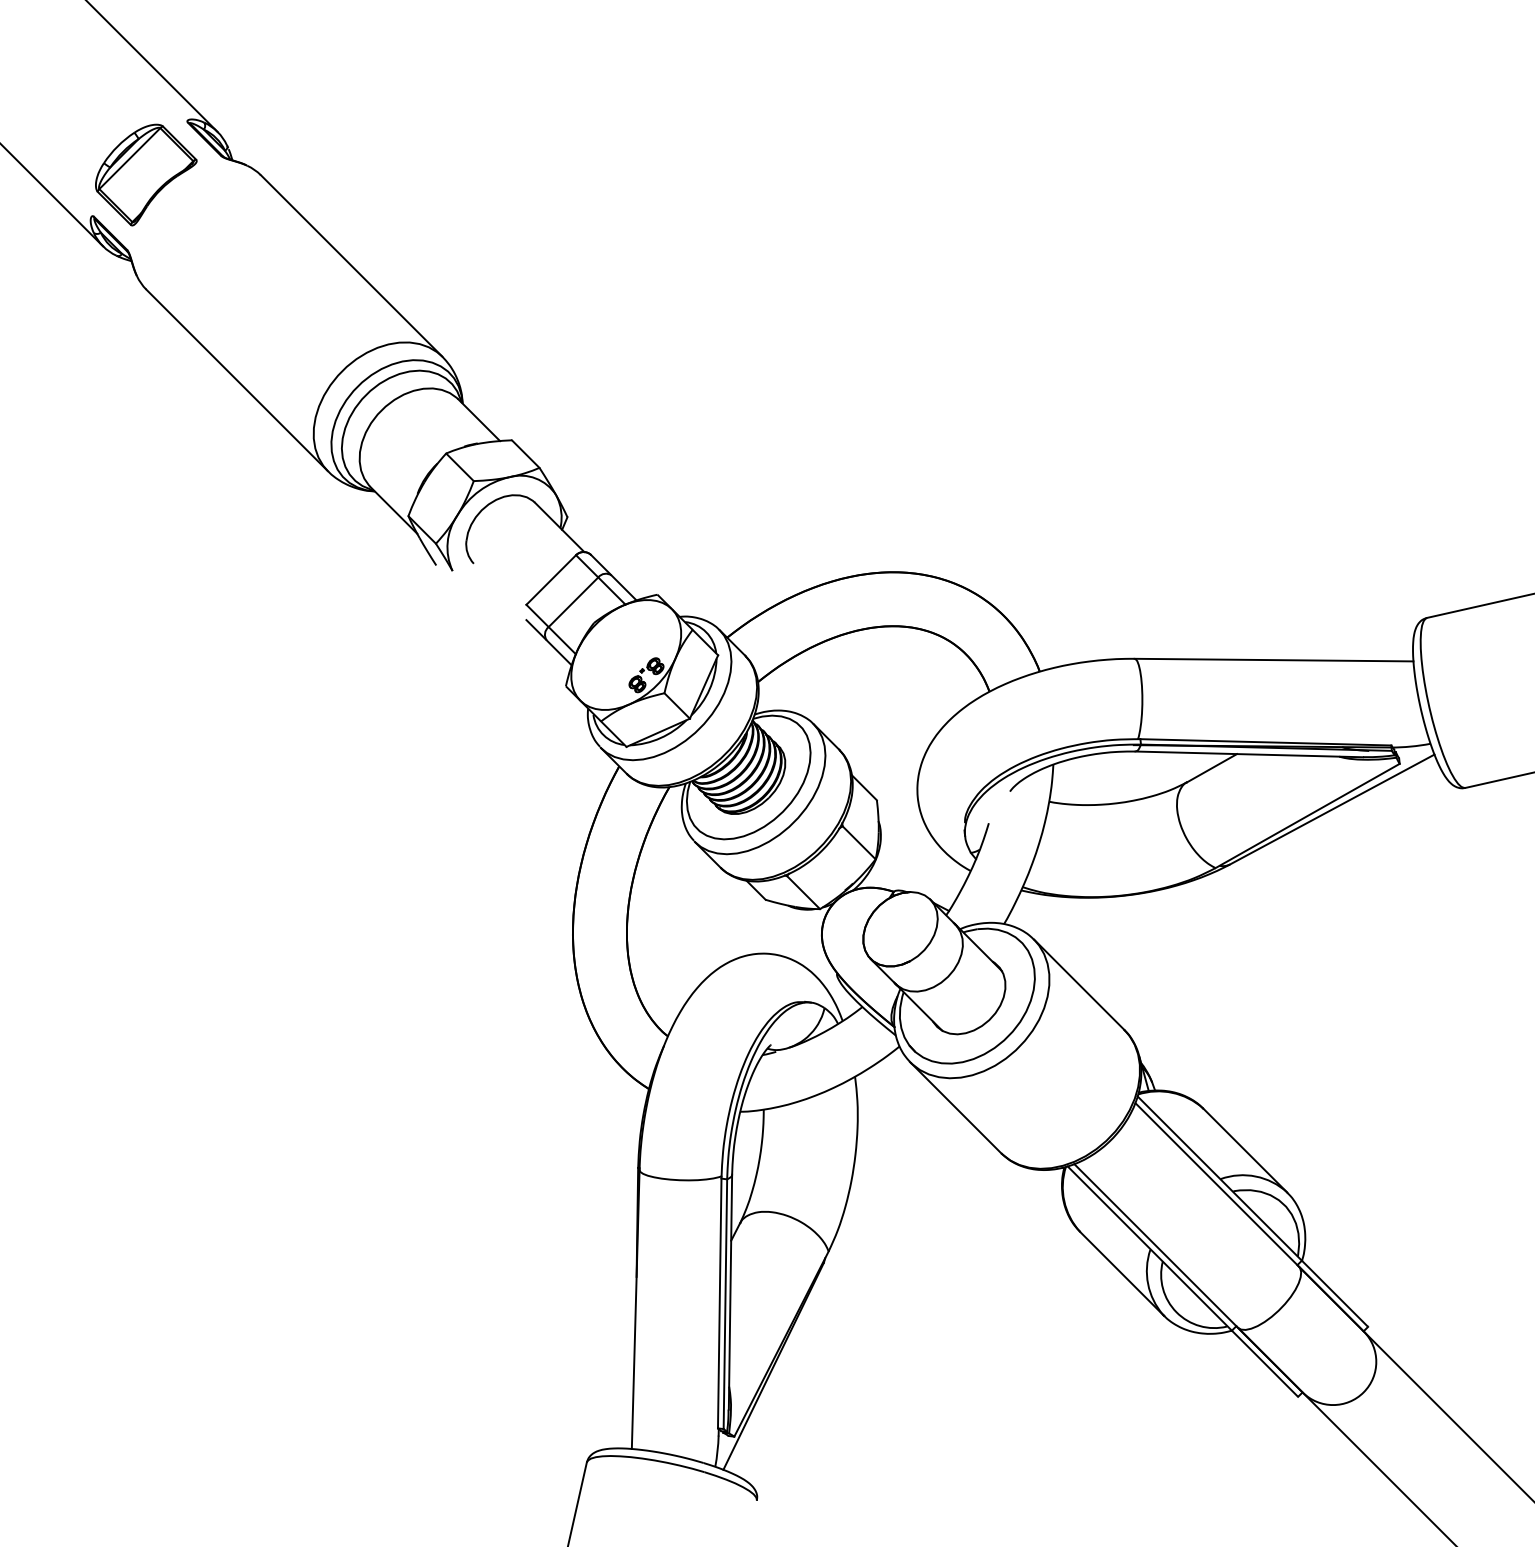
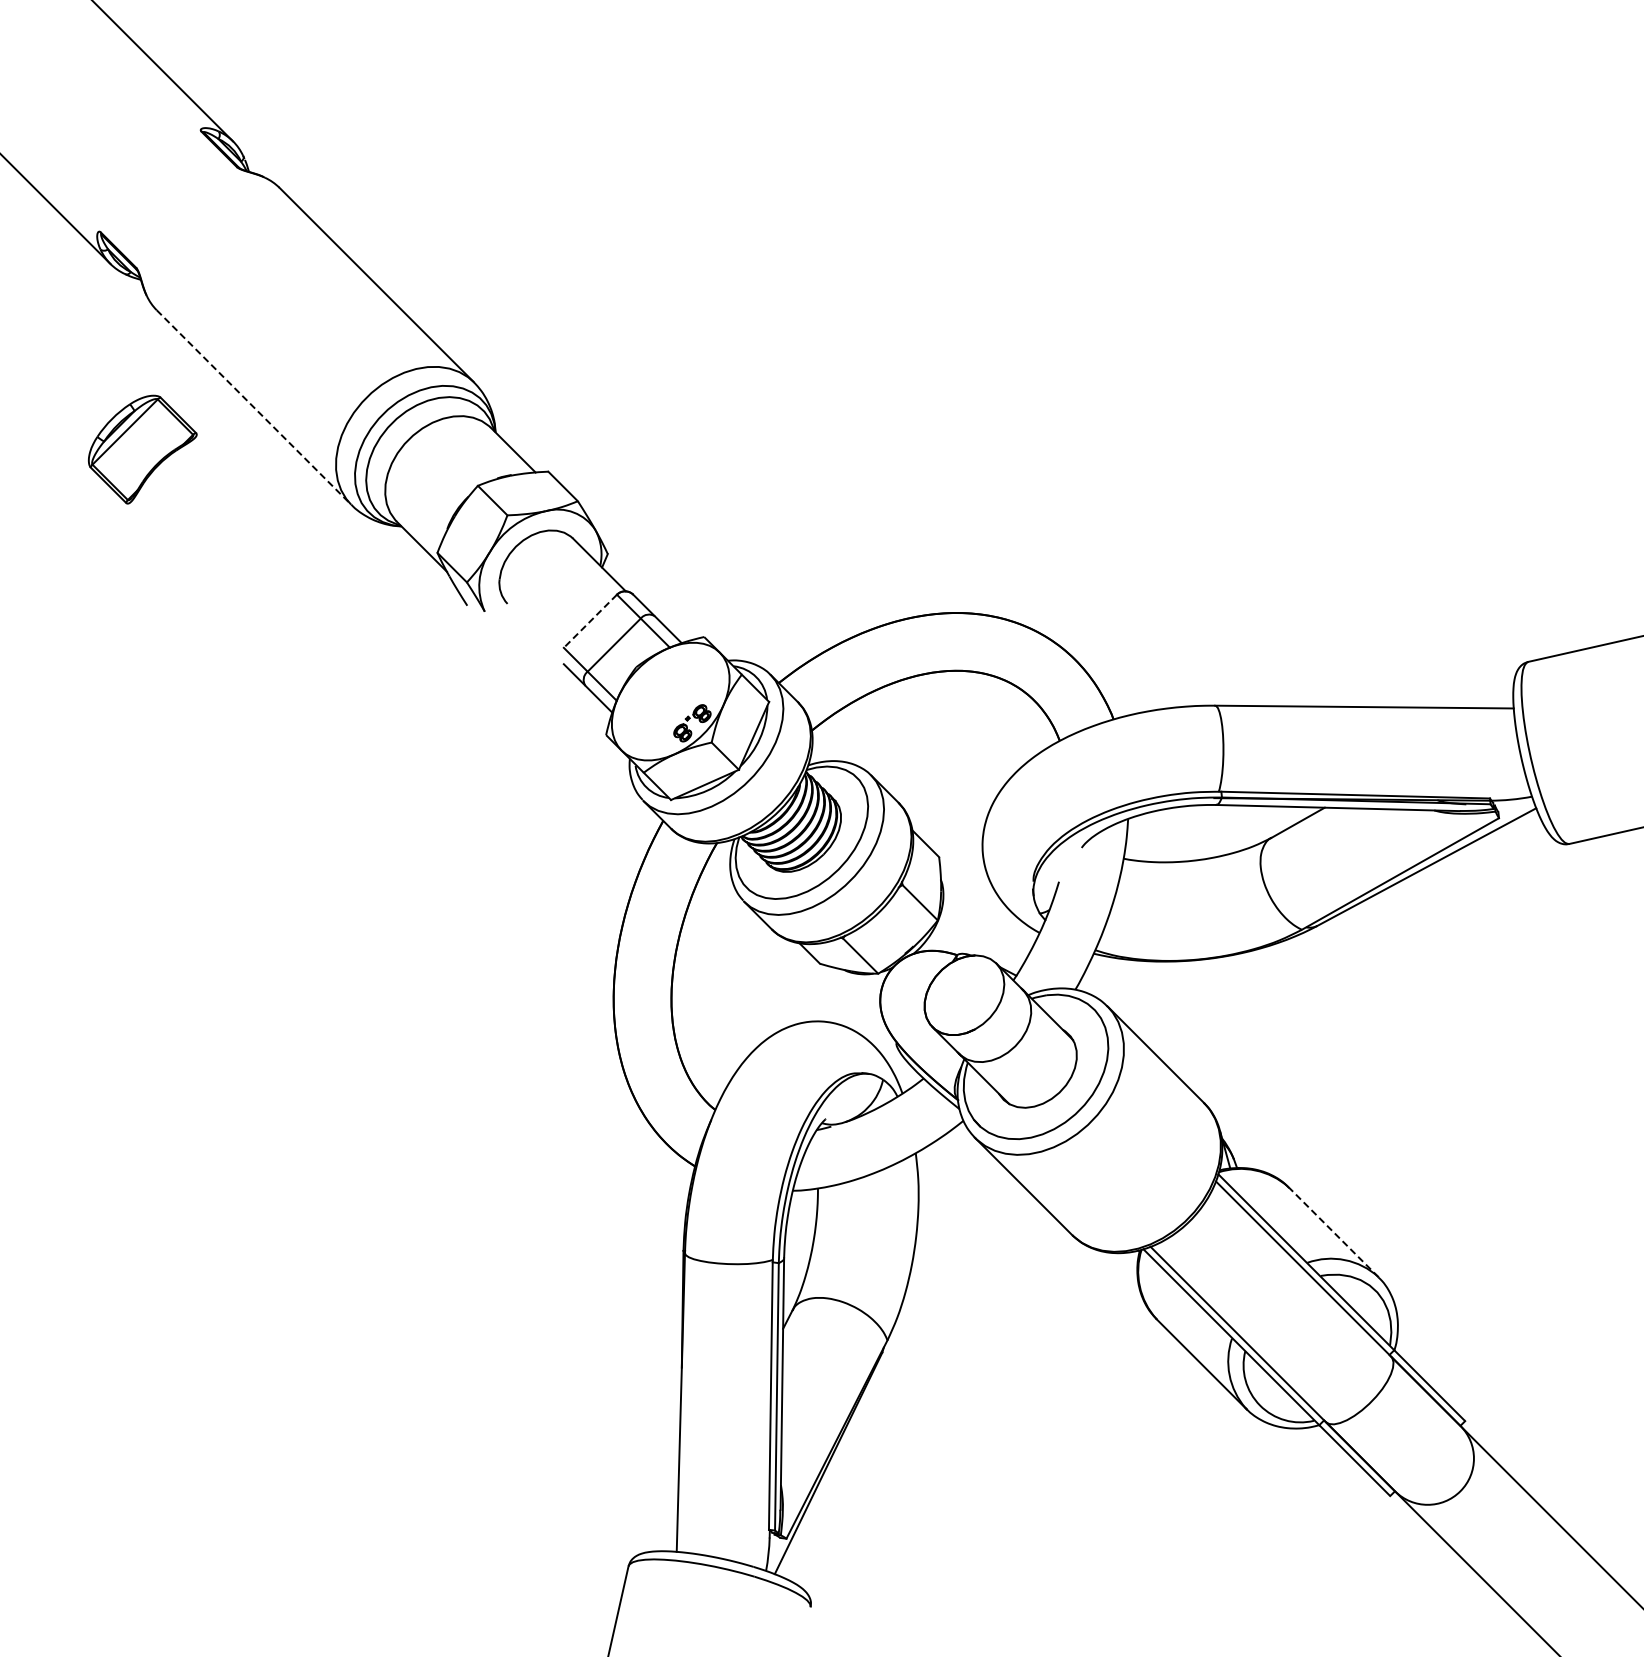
part: (146, 174) -> (142, 449), moved
line: (237, 380) -> (254, 407), solid -> dashed
line: (551, 580) -> (590, 621), solid -> dashed
line: (1245, 1150) -> (1333, 1232), solid -> dashed

